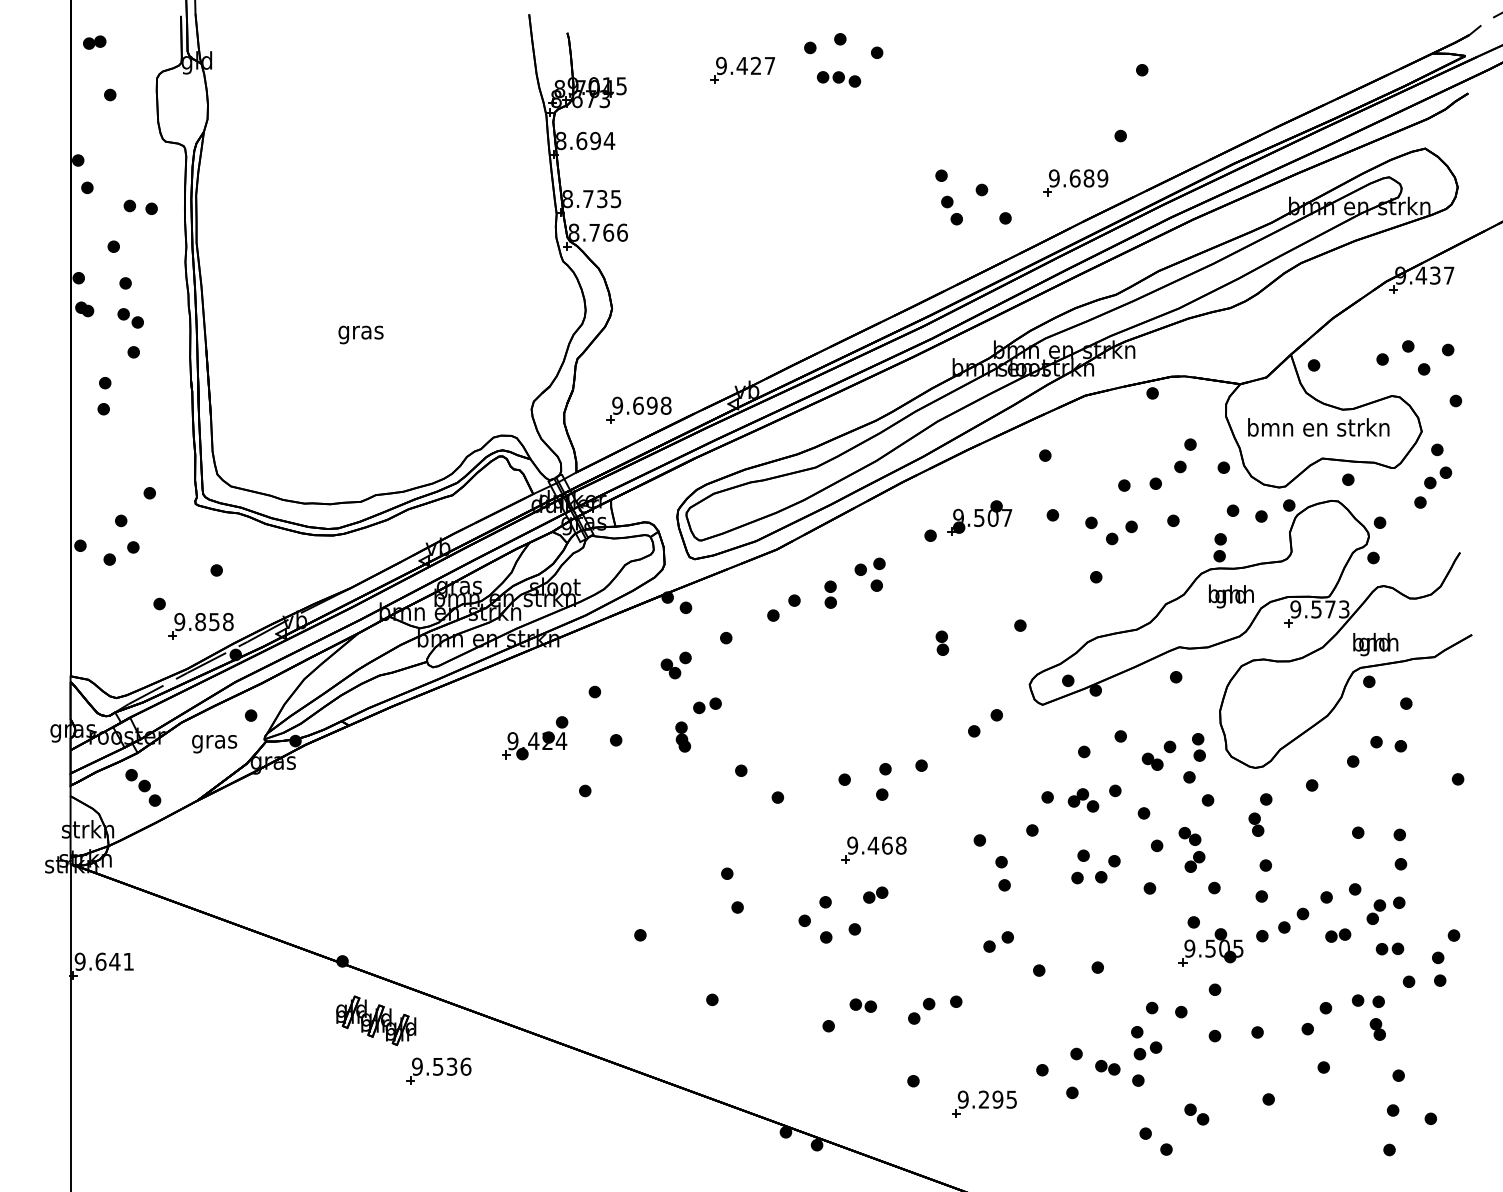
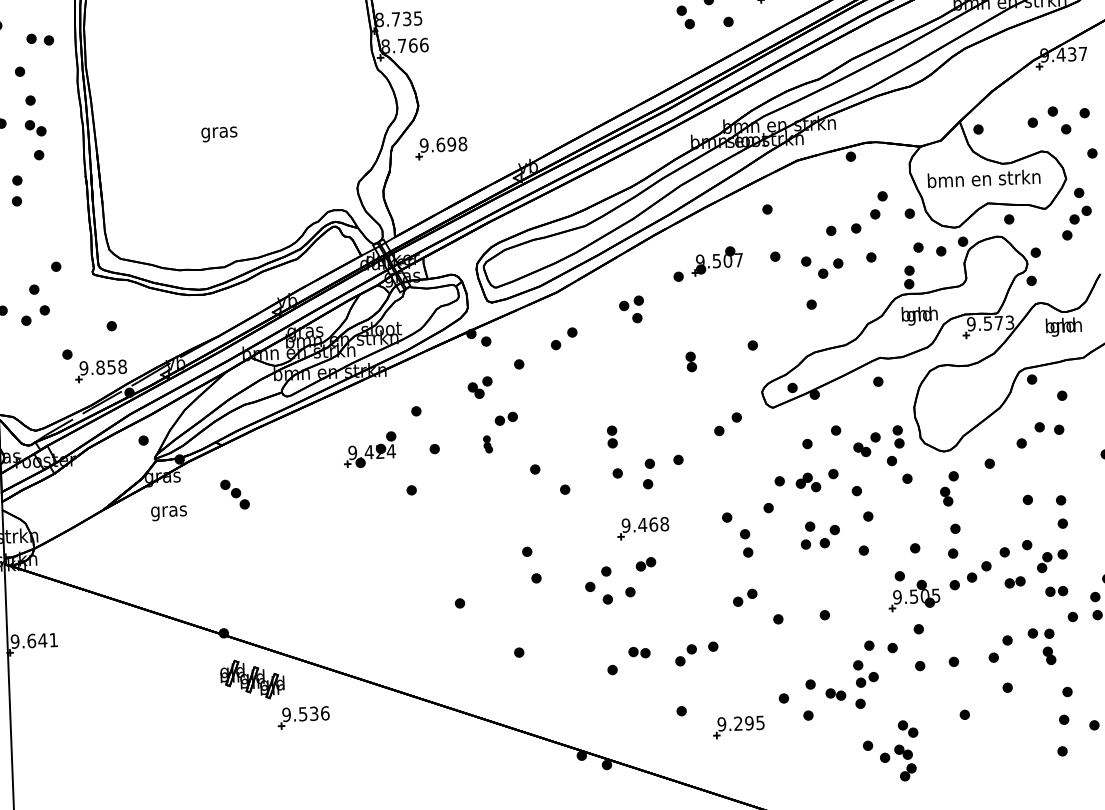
part: (638, 409) -> (440, 147), moved
part: (830, 594) -> (612, 436), moved
text: (1375, 644) -> (1063, 327), moved
part: (683, 736) -> (488, 443), size x0.7
text: (214, 744) -> (169, 513), moved
part: (143, 787) -> (235, 494), moved
part: (1191, 849) -> (905, 762), moved

